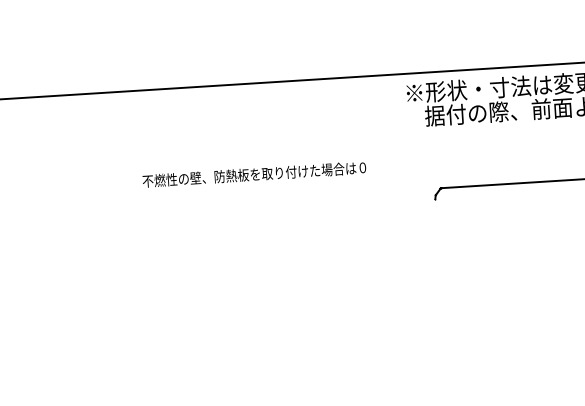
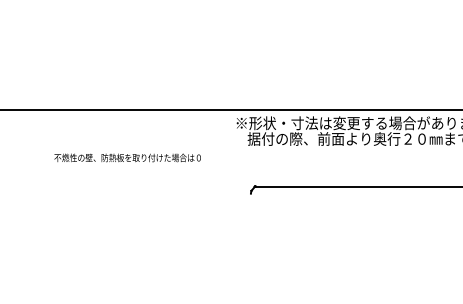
text: (254, 173) -> (127, 157), moved

